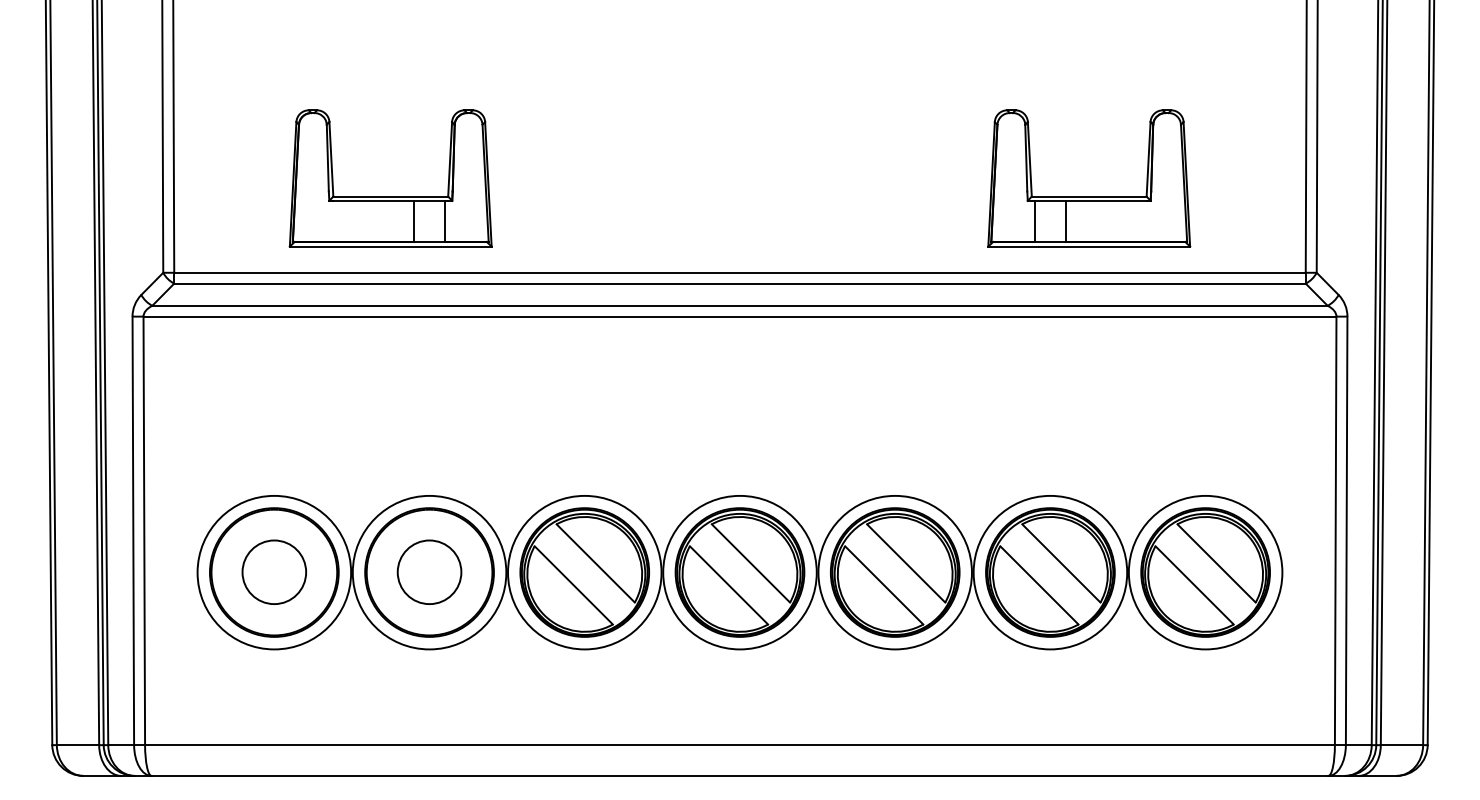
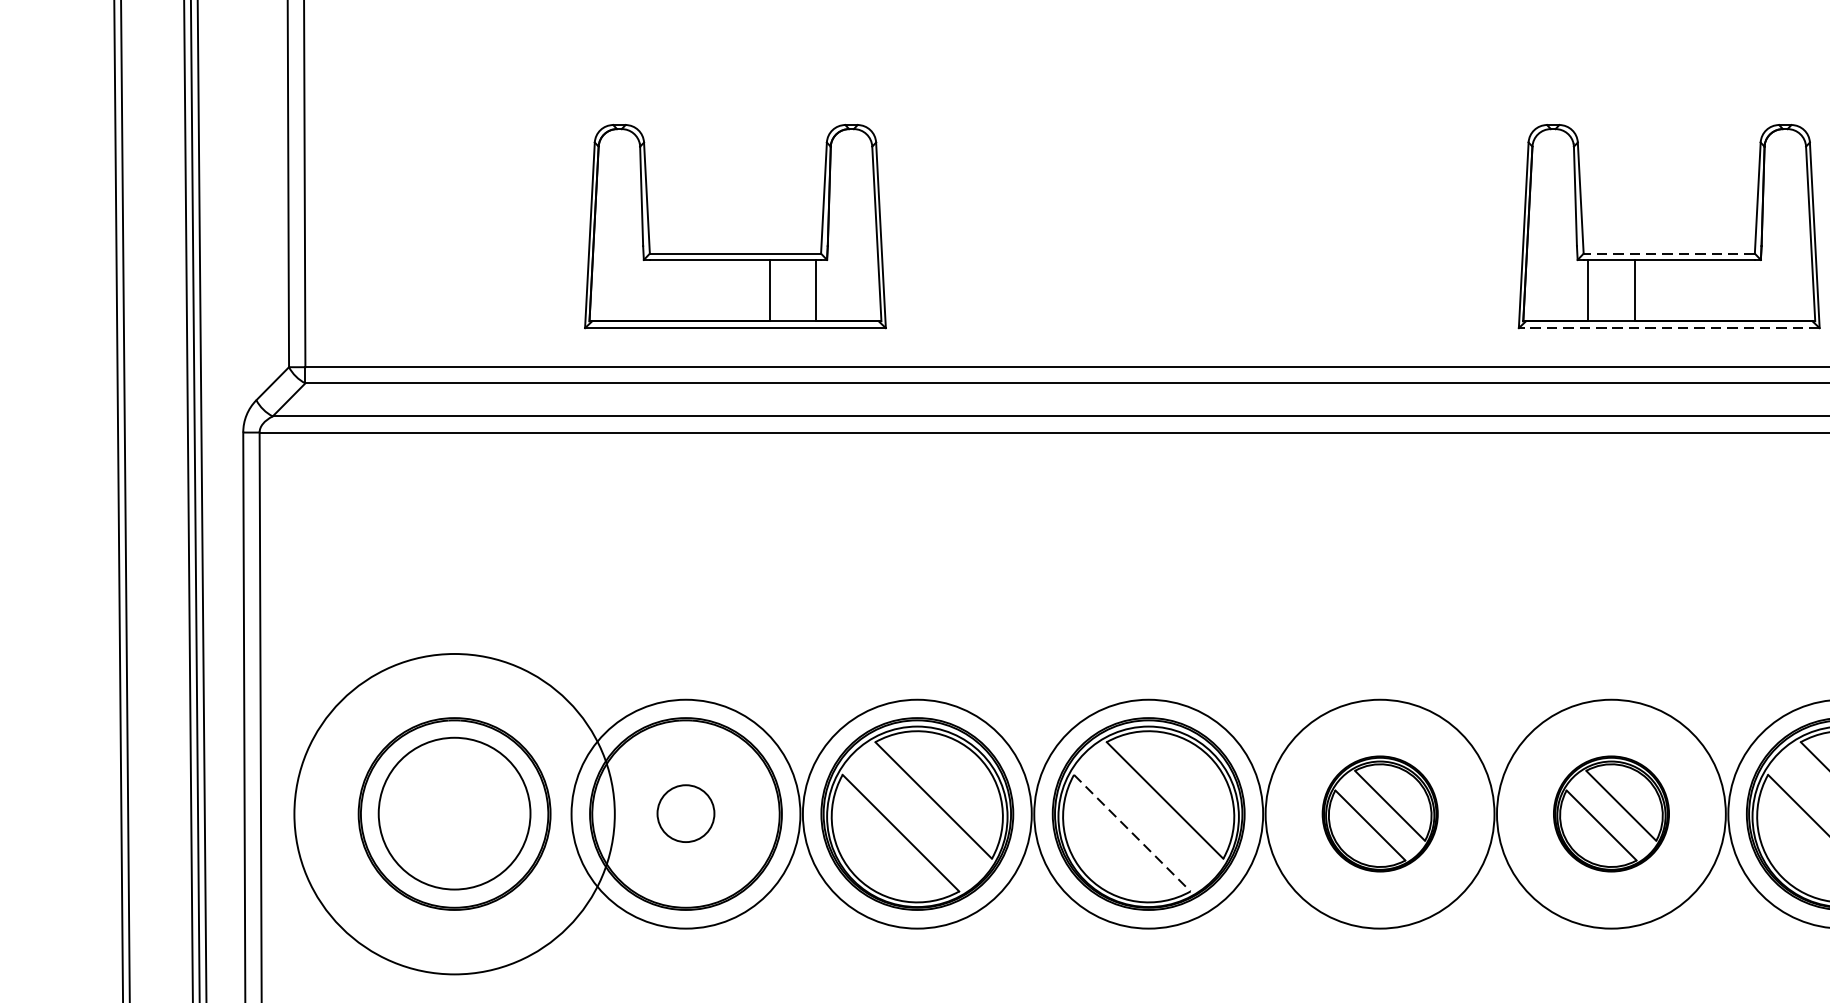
part: (390, 196) -> (735, 253), moved
line: (1088, 196) -> (1668, 253), solid -> dashed
line: (1089, 246) -> (1669, 328), solid -> dashed
circle: (274, 572) -> (454, 813), size x1.4
circle: (274, 572) -> (454, 813), size x1.6
circle: (429, 572) -> (685, 813), size x0.6
part: (895, 572) -> (1380, 813), size x0.6
part: (1050, 572) -> (1611, 813), size x0.6
line: (729, 585) -> (1133, 833), solid -> dashed

